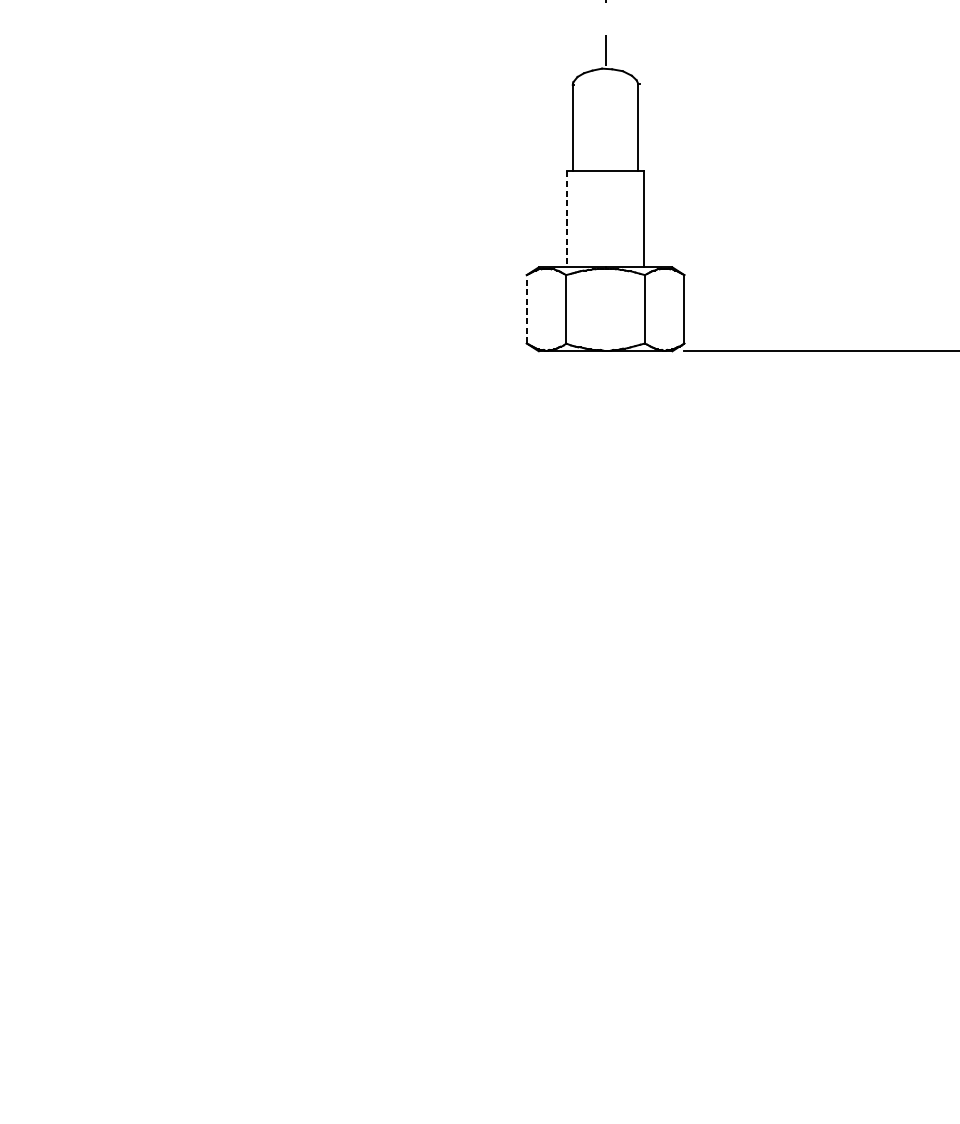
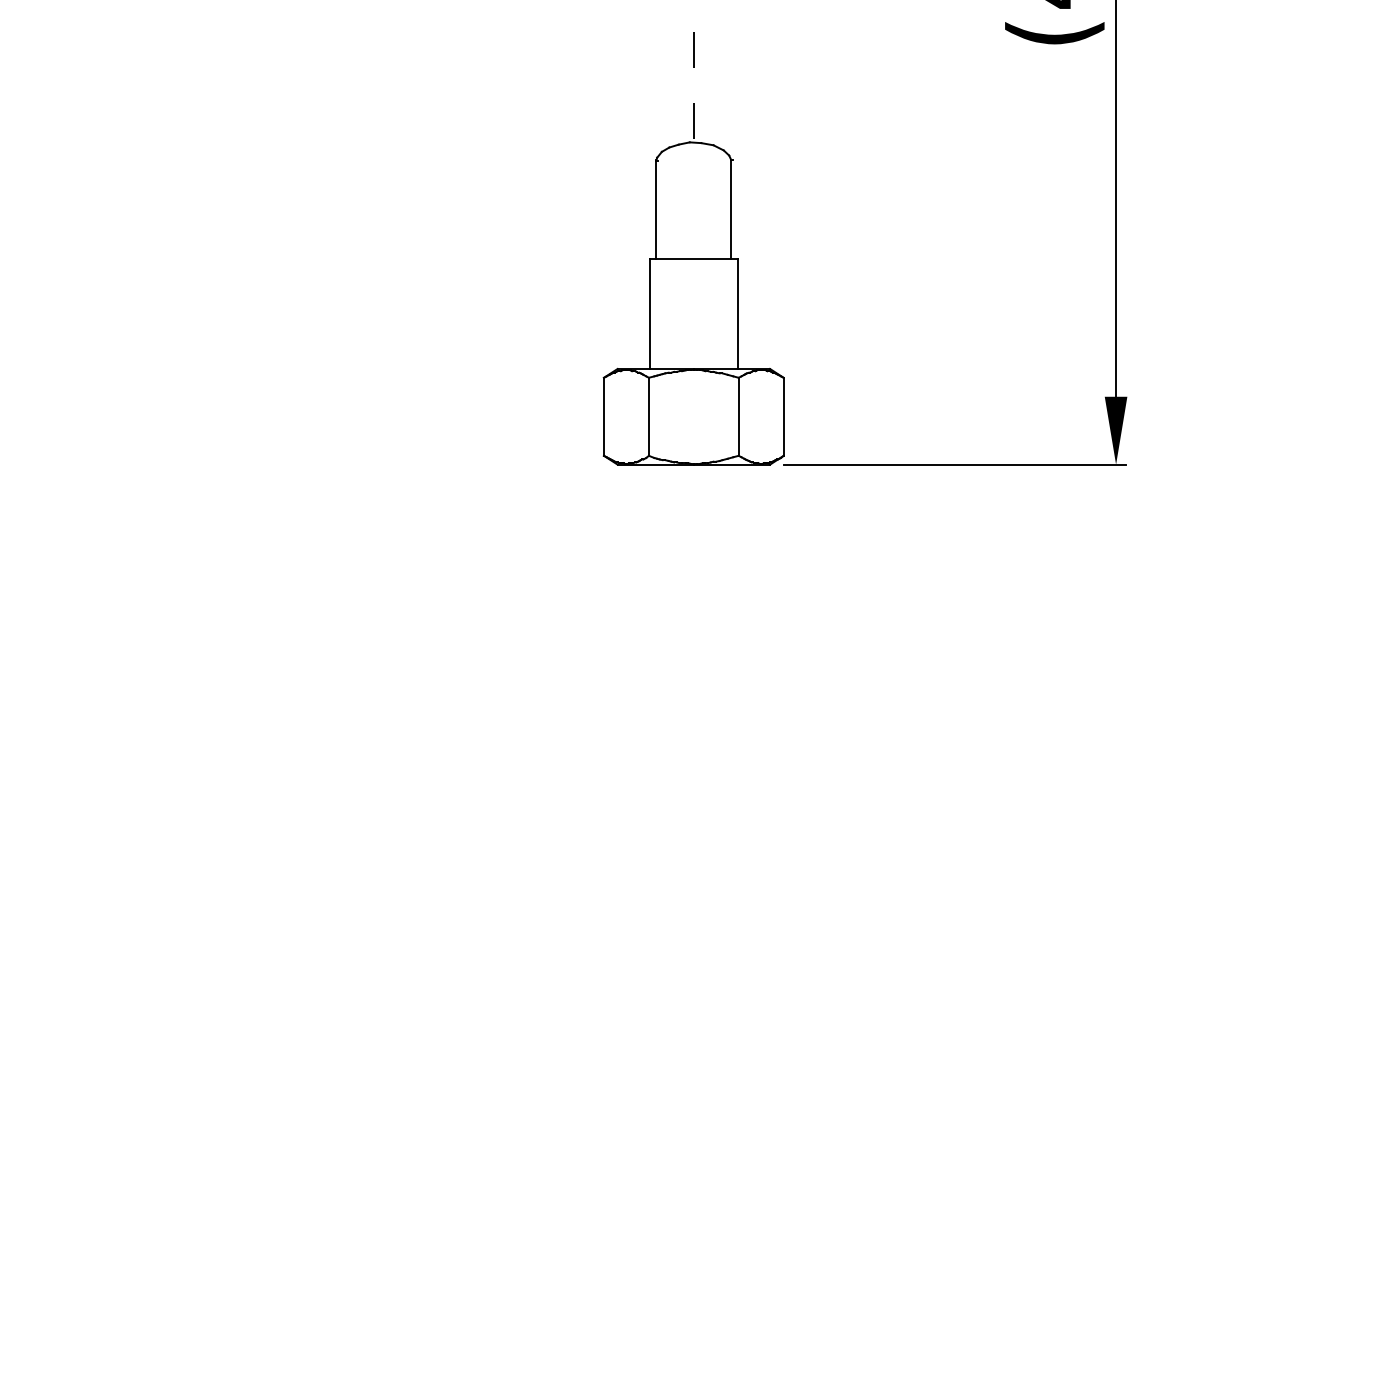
line: (566, 219) -> (649, 314), dashed -> solid
line: (527, 309) -> (604, 416), dashed -> solid

